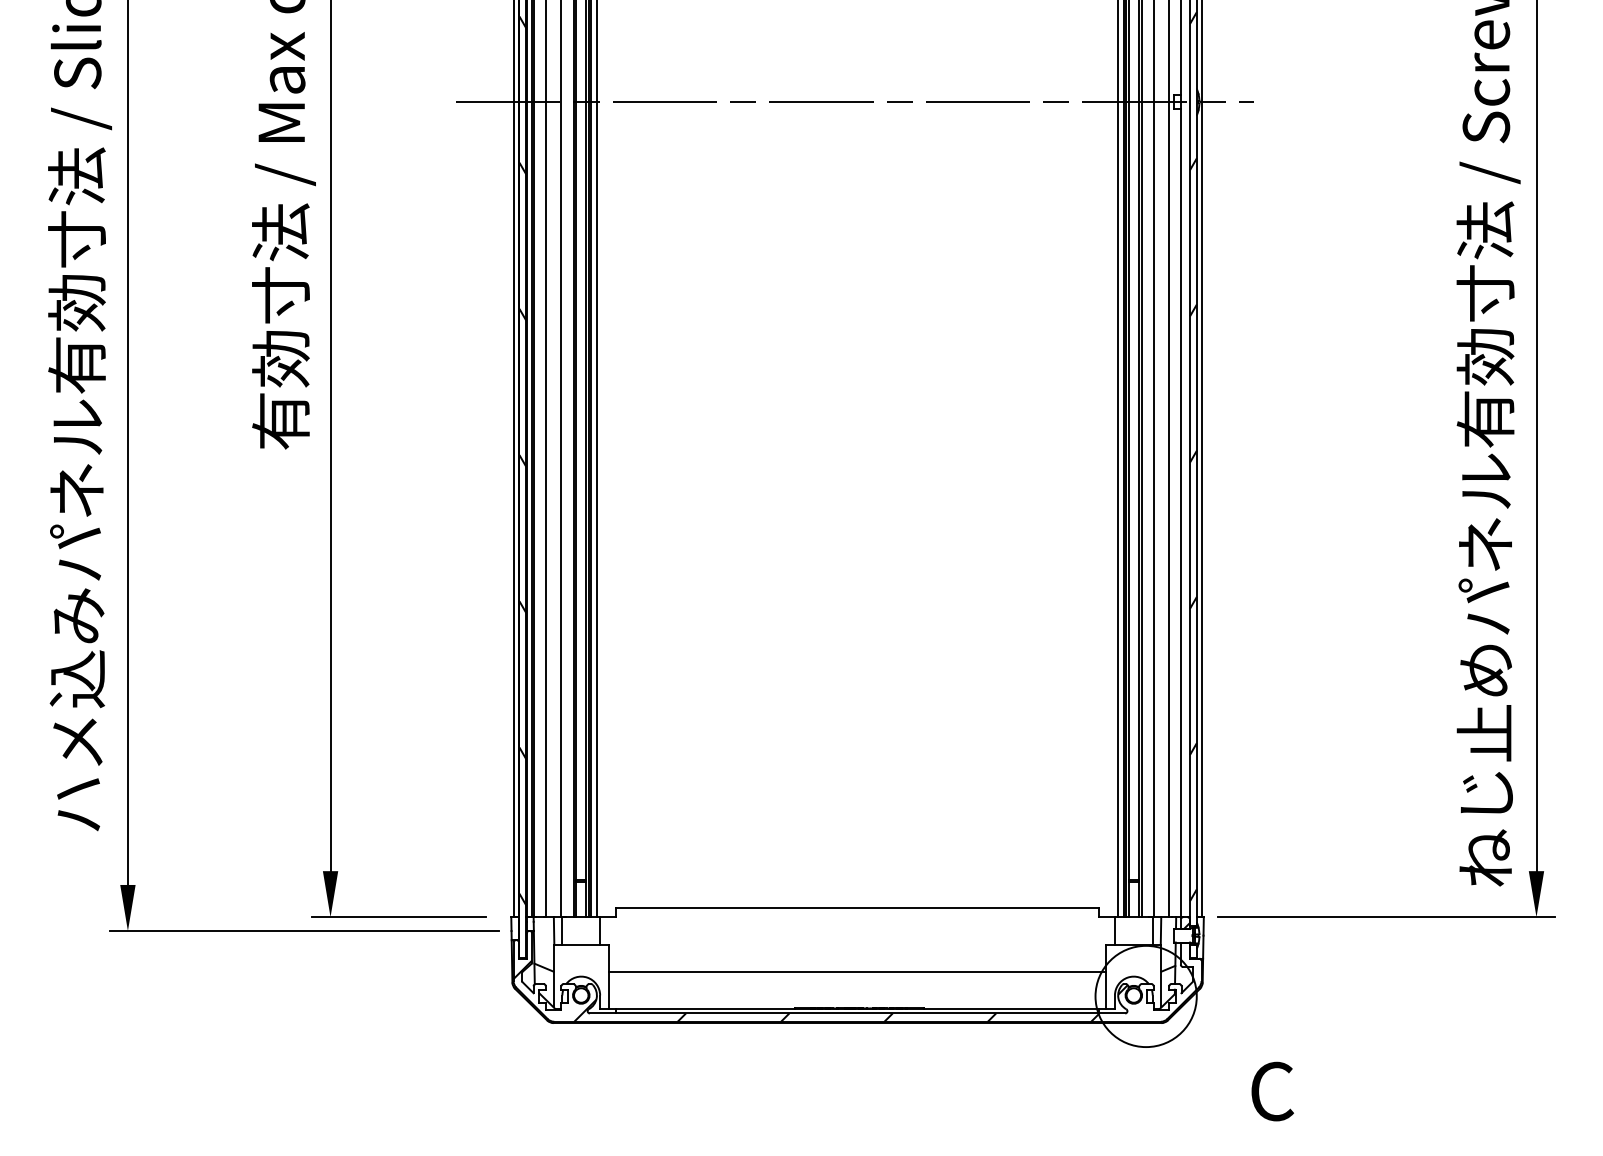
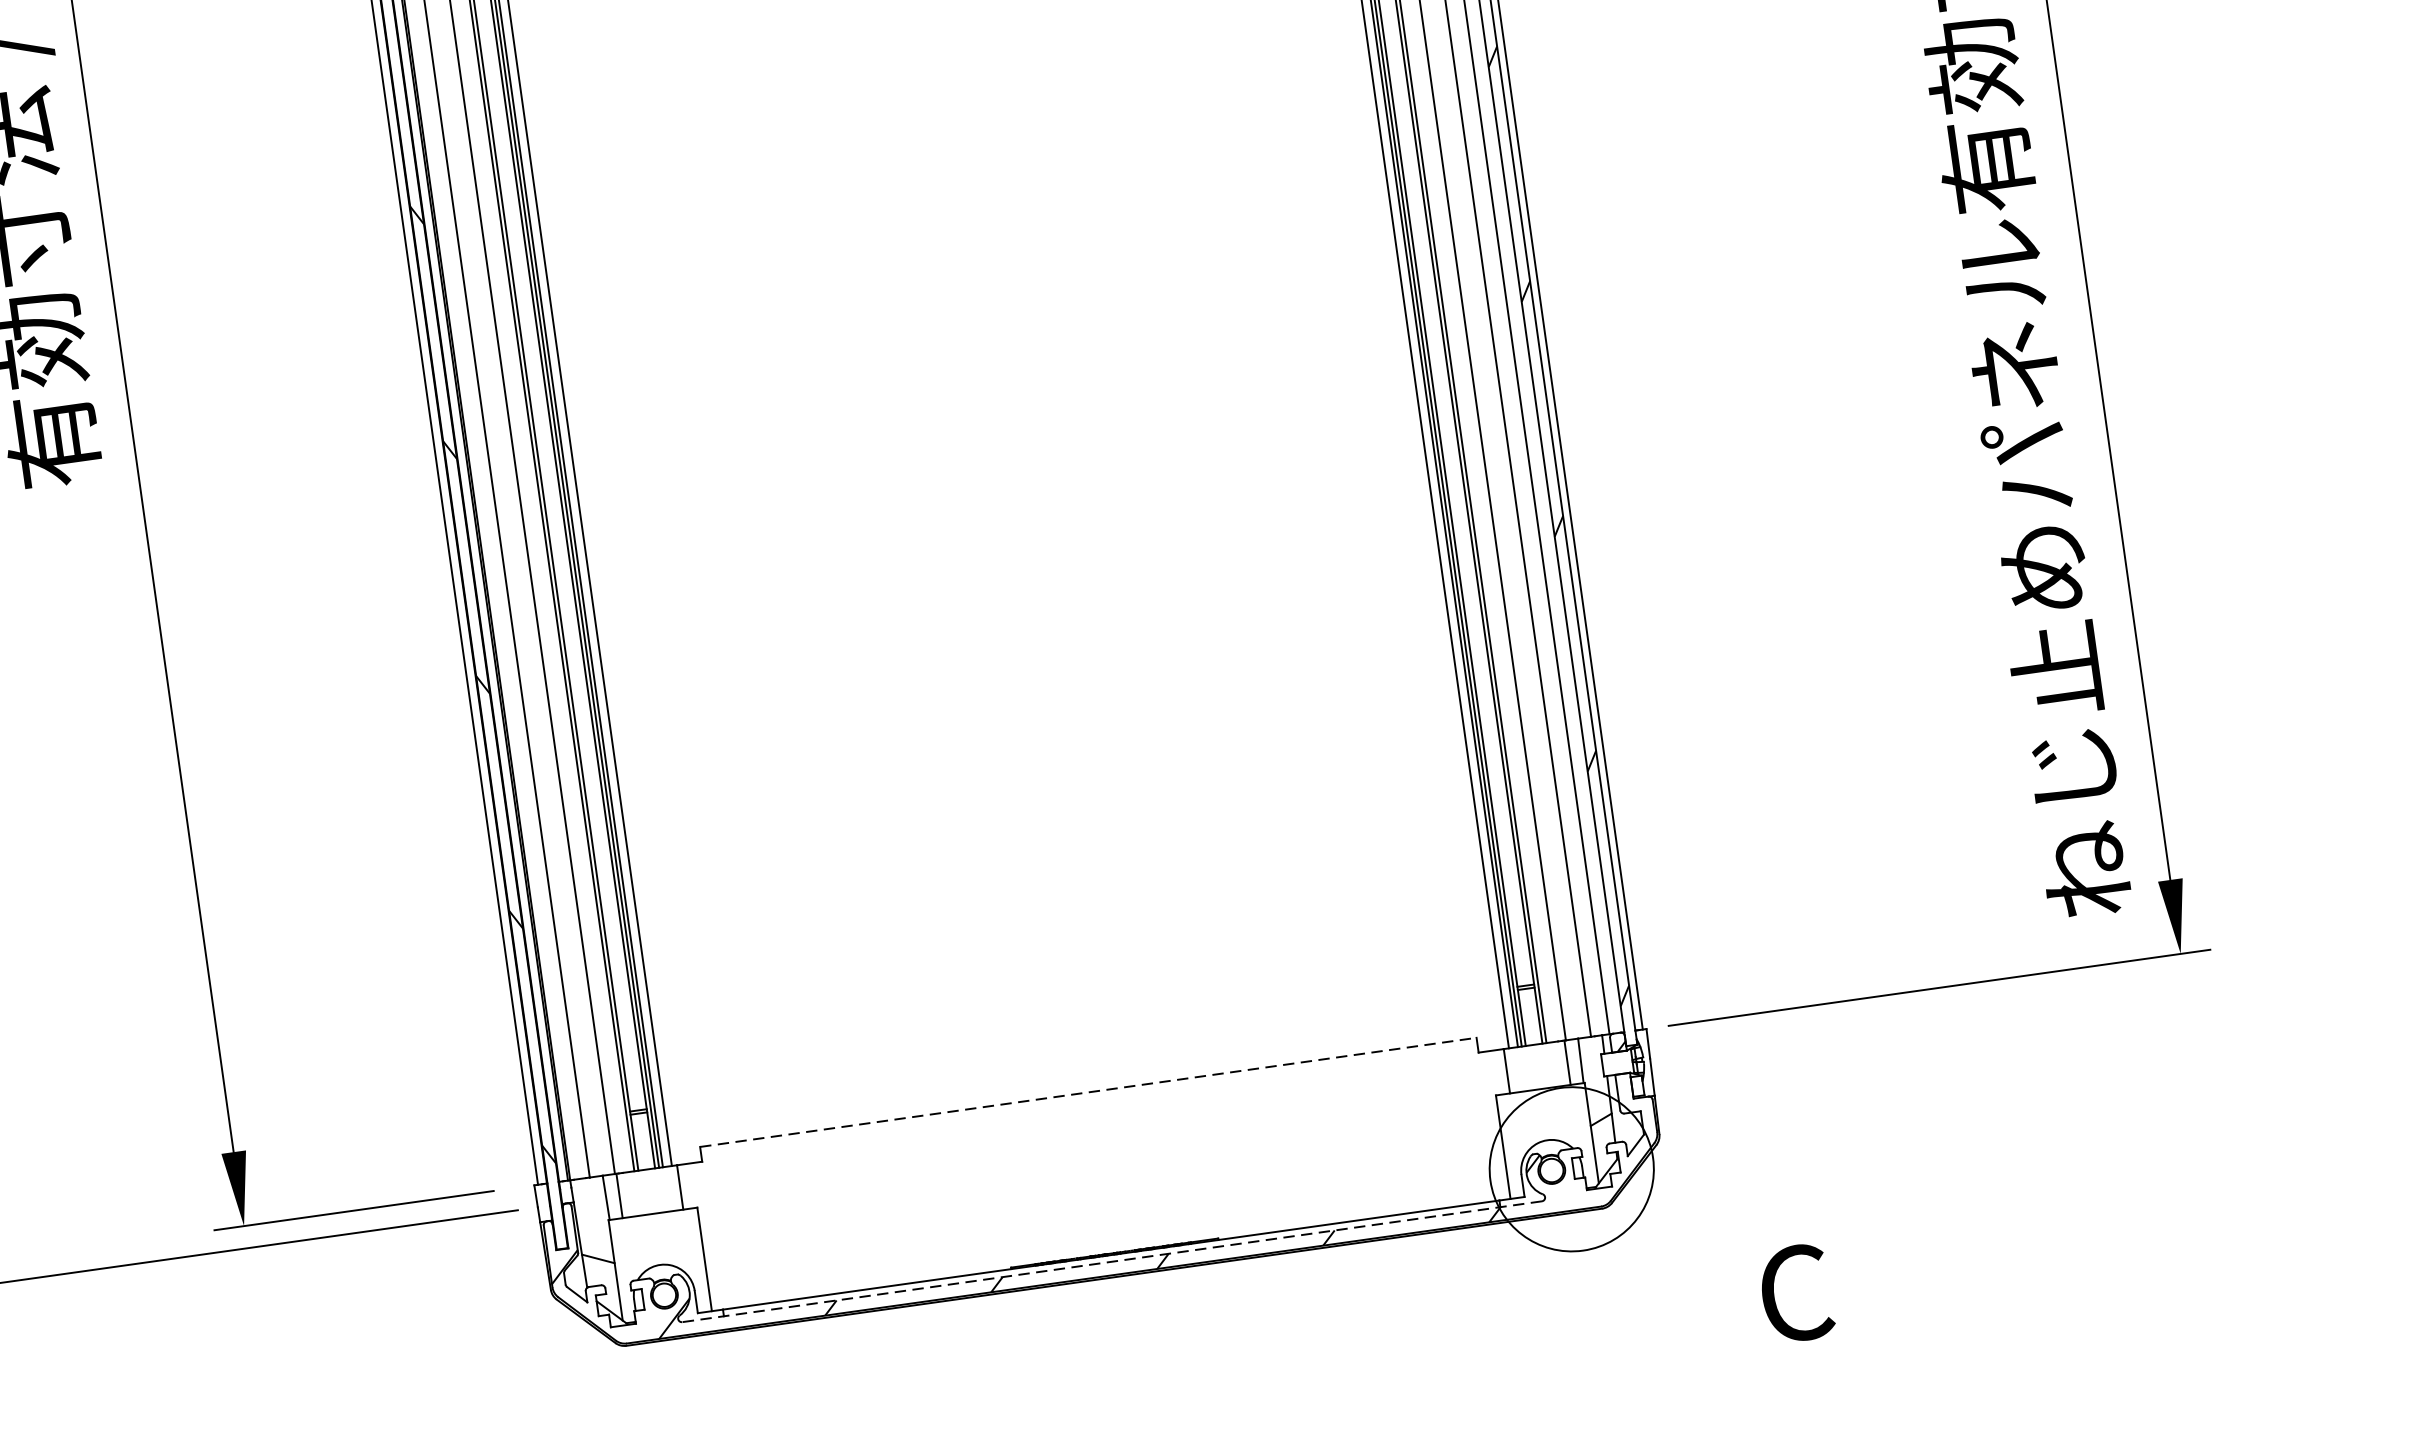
line: (857, 908) -> (1088, 1093), solid -> dashed
line: (857, 972) -> (1102, 1195), removed
line: (857, 1013) -> (1112, 1261), solid -> dashed

